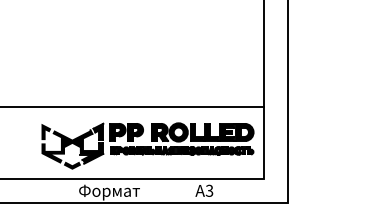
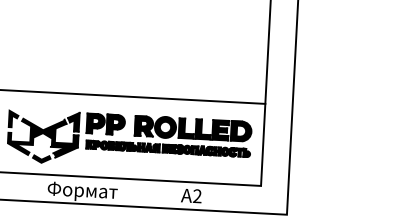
text: (209, 190) -> (197, 195), A3 -> A2

